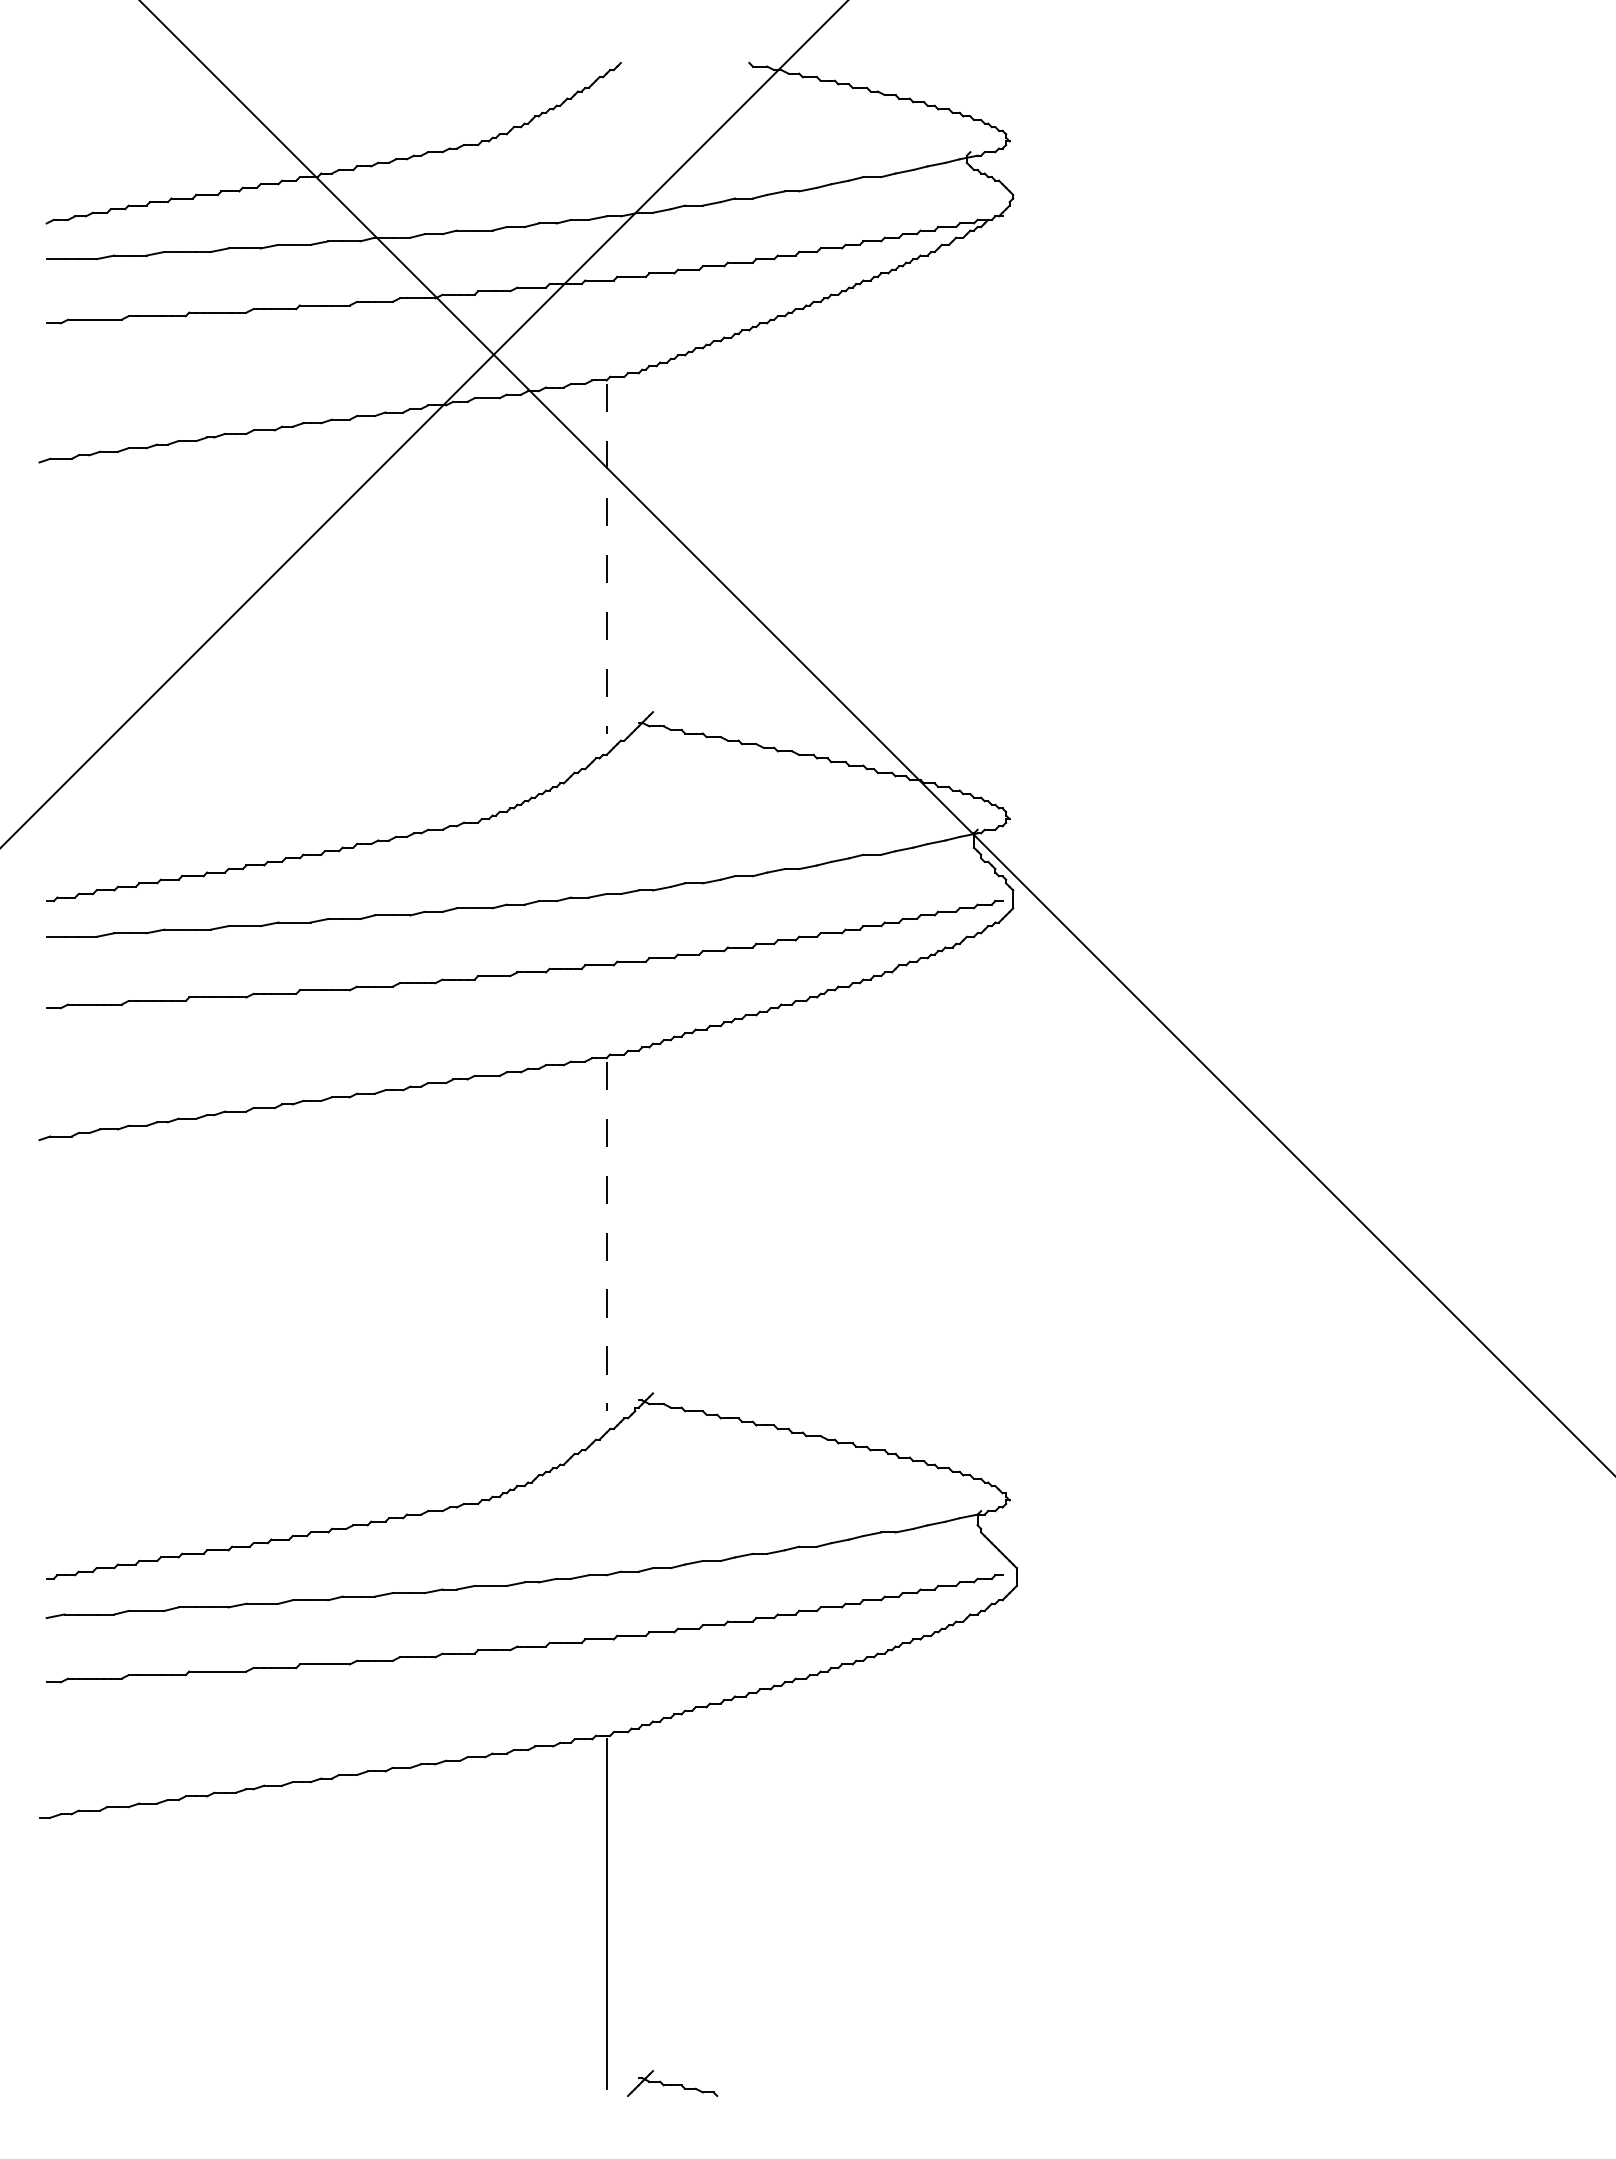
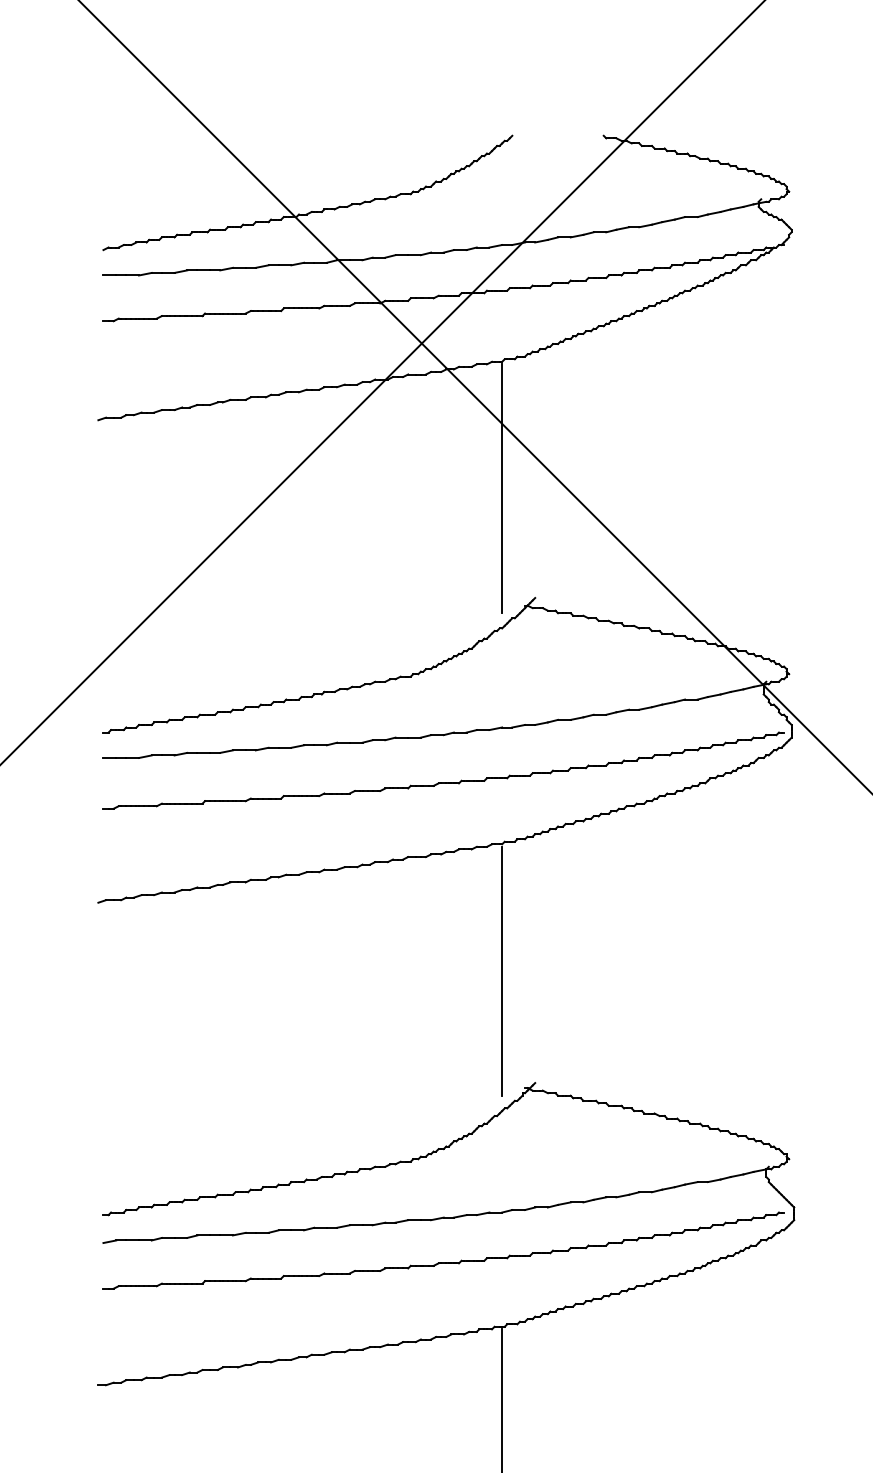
line: (606, 558) -> (502, 488), dashed -> solid
line: (606, 1236) -> (502, 971), dashed -> solid

